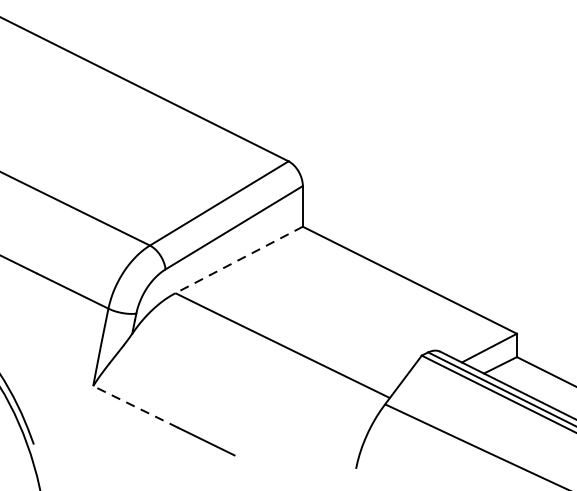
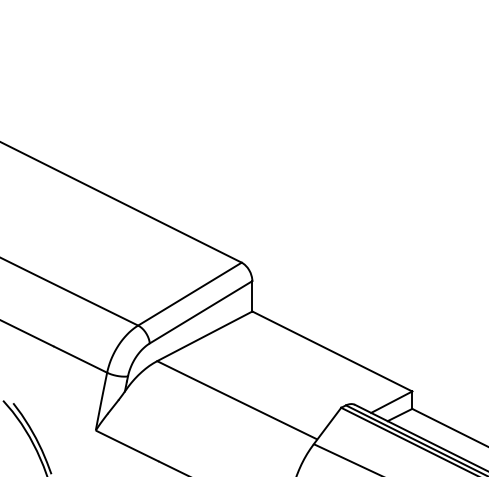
line: (238, 260) -> (204, 336), dashed -> solid
line: (134, 406) -> (126, 445), dashed -> solid

